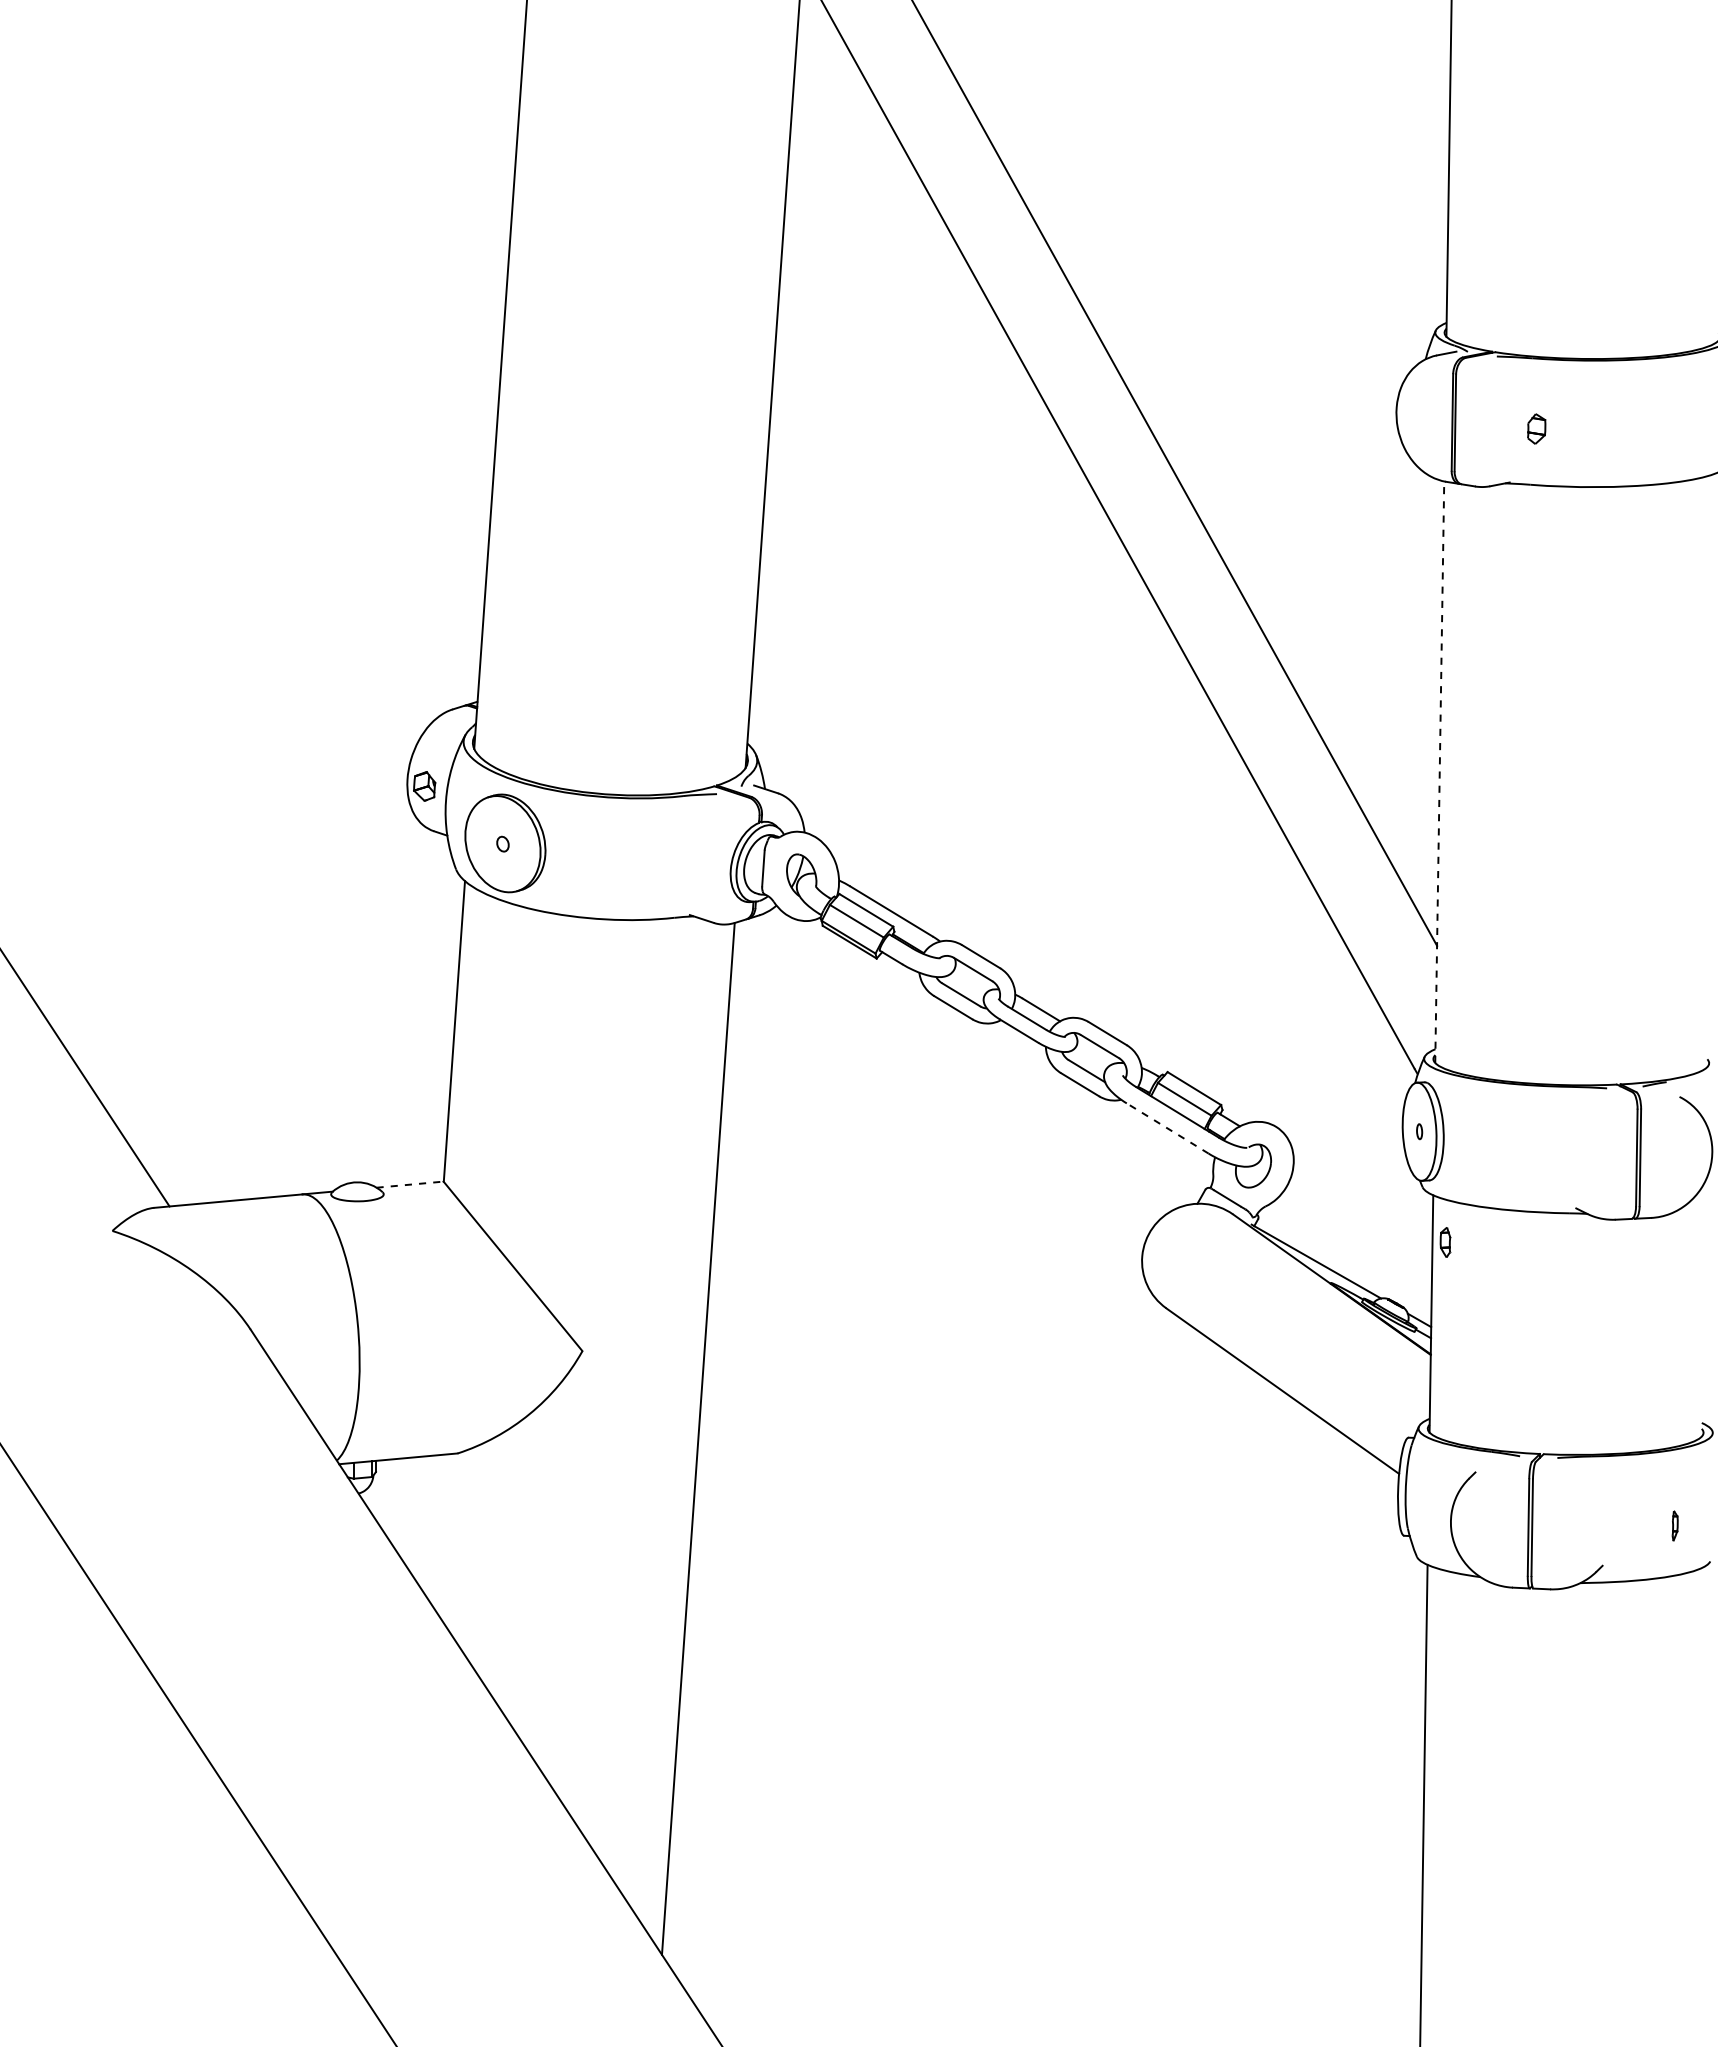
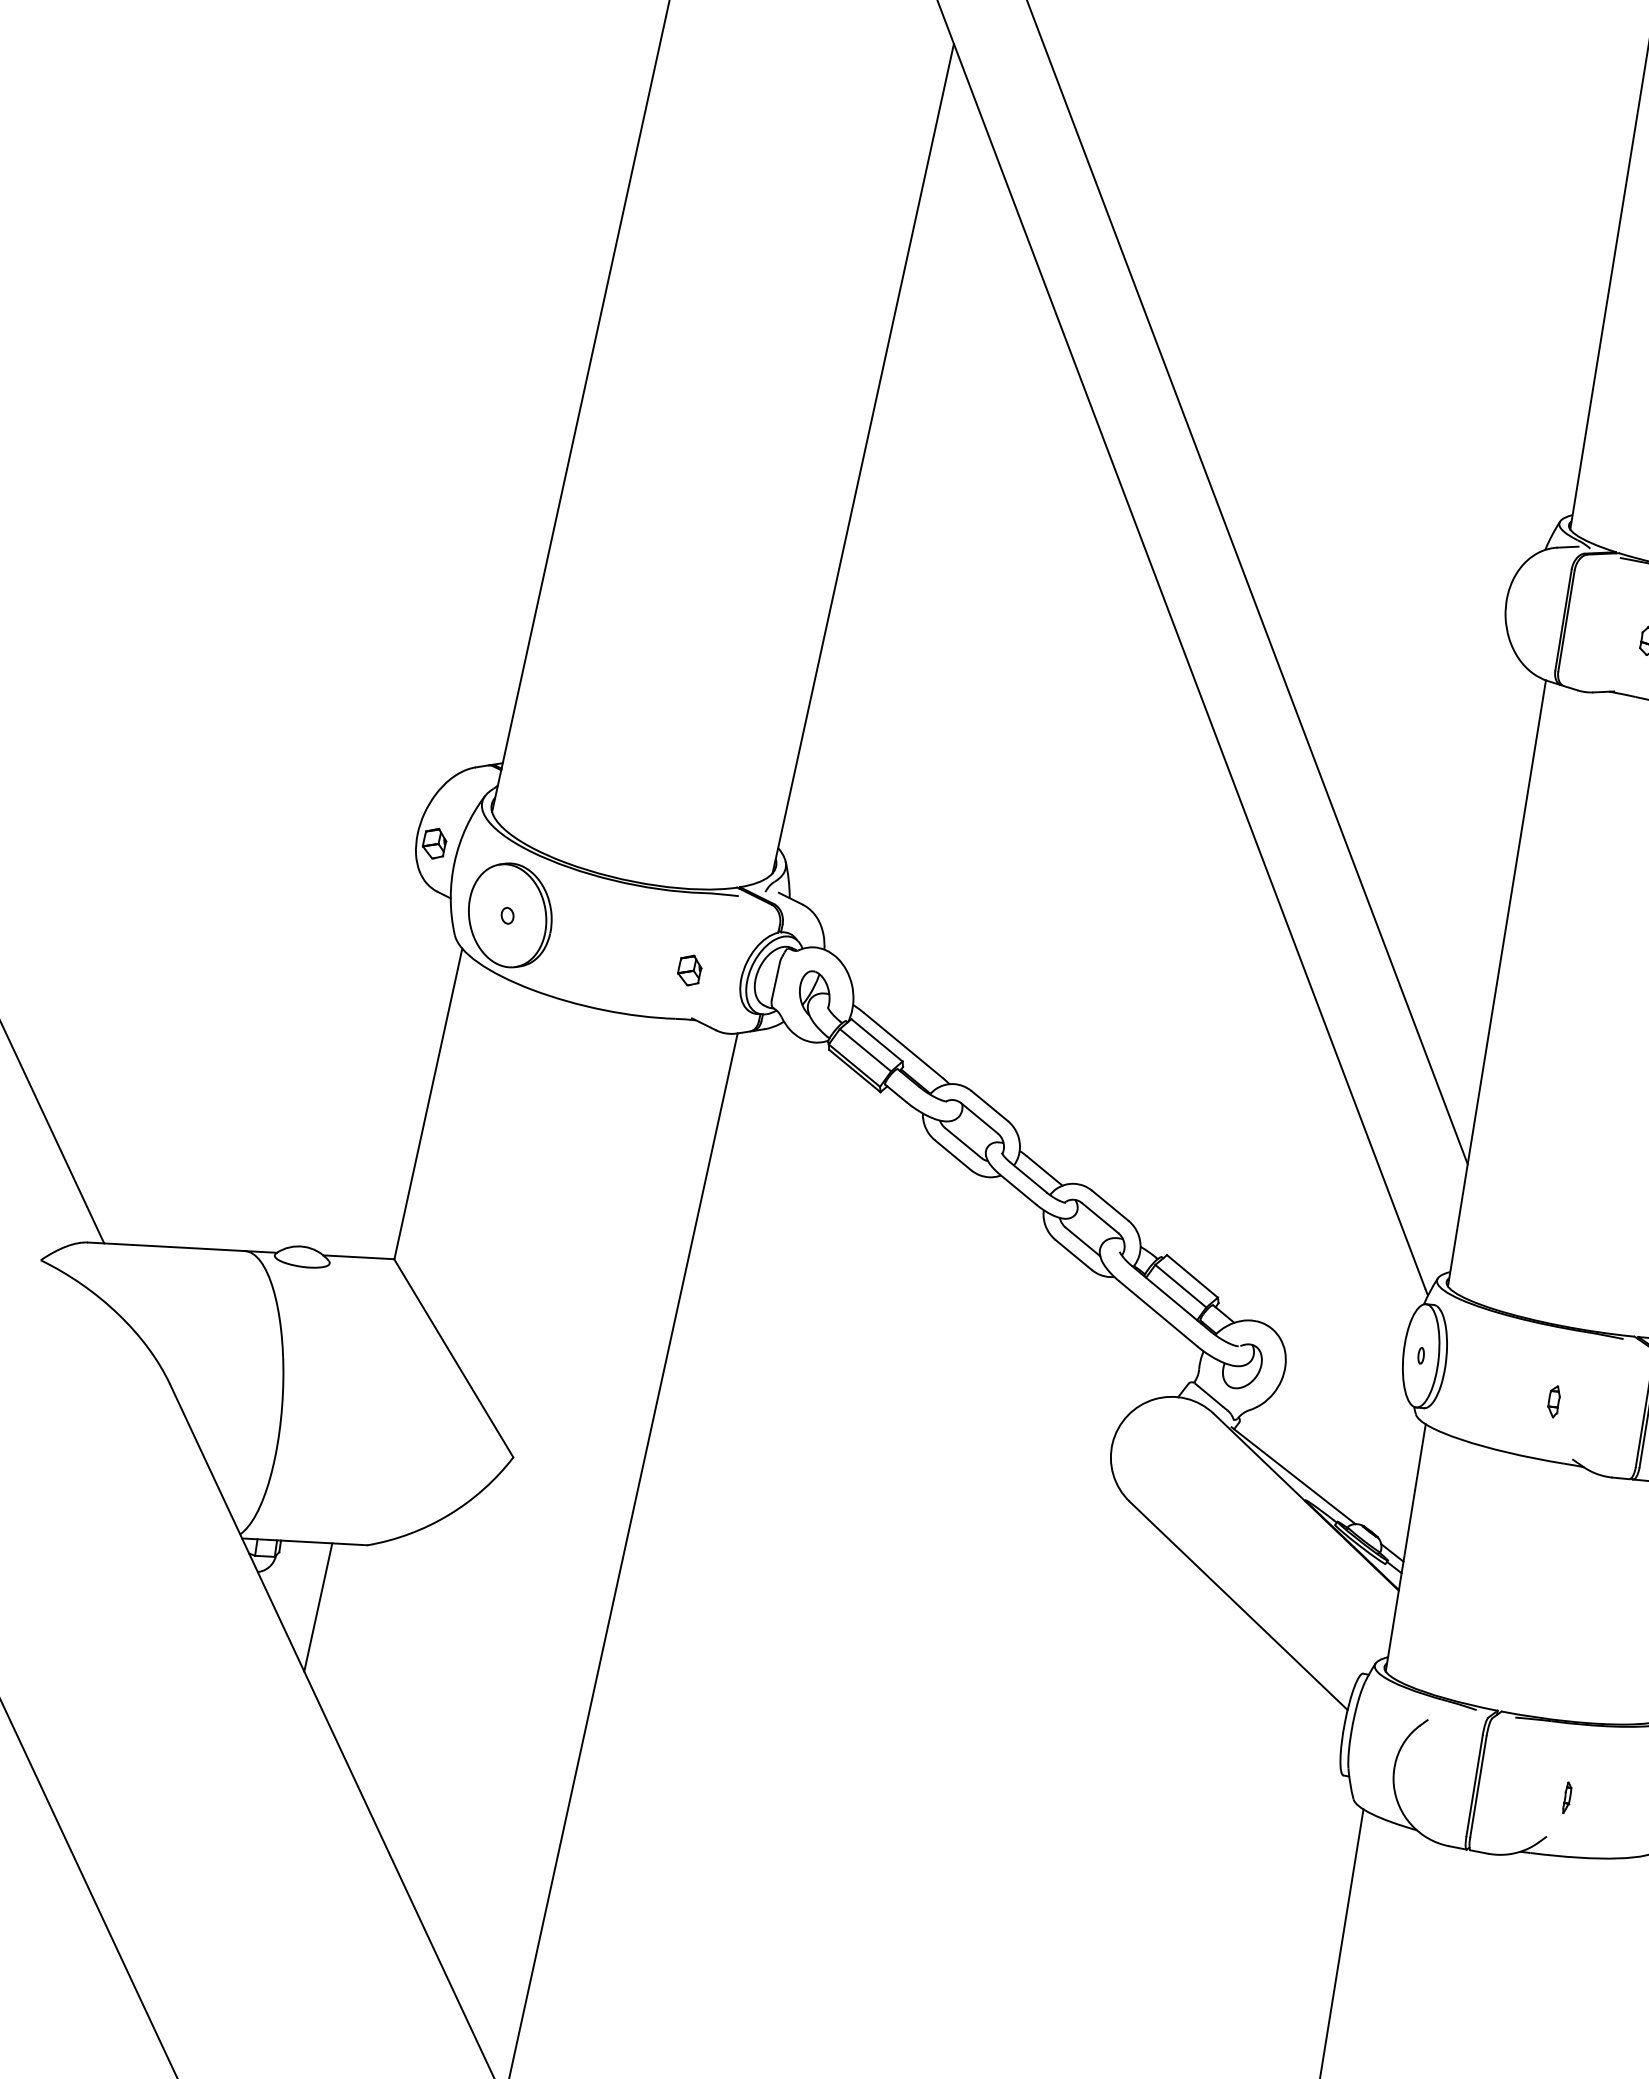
line: (1439, 772) -> (1496, 983), dashed -> solid
part: (680, 870) -> (689, 970), added
line: (1167, 1128) -> (1158, 1314), dashed -> solid
line: (410, 1184) -> (359, 1257), dashed -> solid
part: (1445, 1242) -> (1554, 1401), moved
line: (419, 1518) -> (317, 1607), added
part: (1674, 1525) -> (1566, 1797), moved

